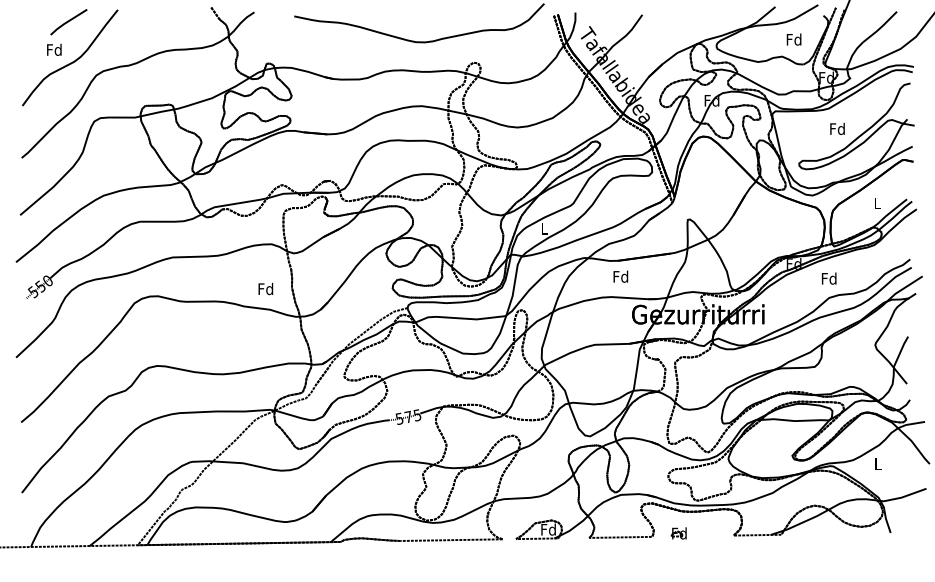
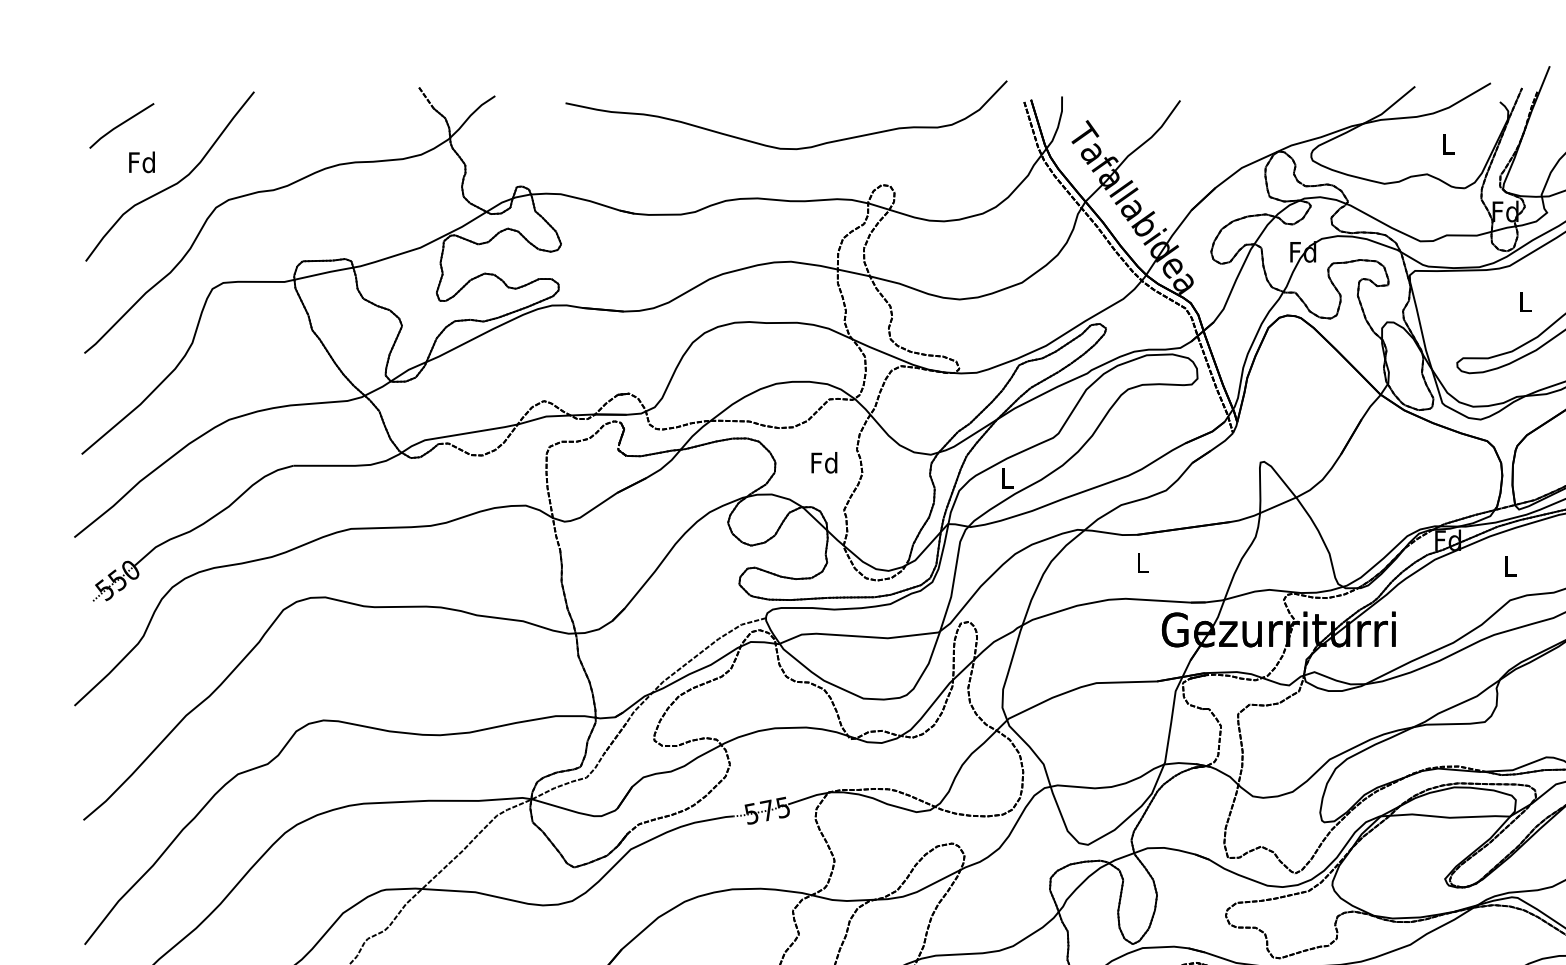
line: (68, 22) -> (121, 126), moved
text: (793, 39) -> (1447, 144), Fd -> L
text: (837, 128) -> (1524, 301), Fd -> L
text: (620, 276) -> (1141, 562), Fd -> L
text: (828, 278) -> (1508, 566), Fd -> L
text: (265, 288) -> (823, 461), moved

